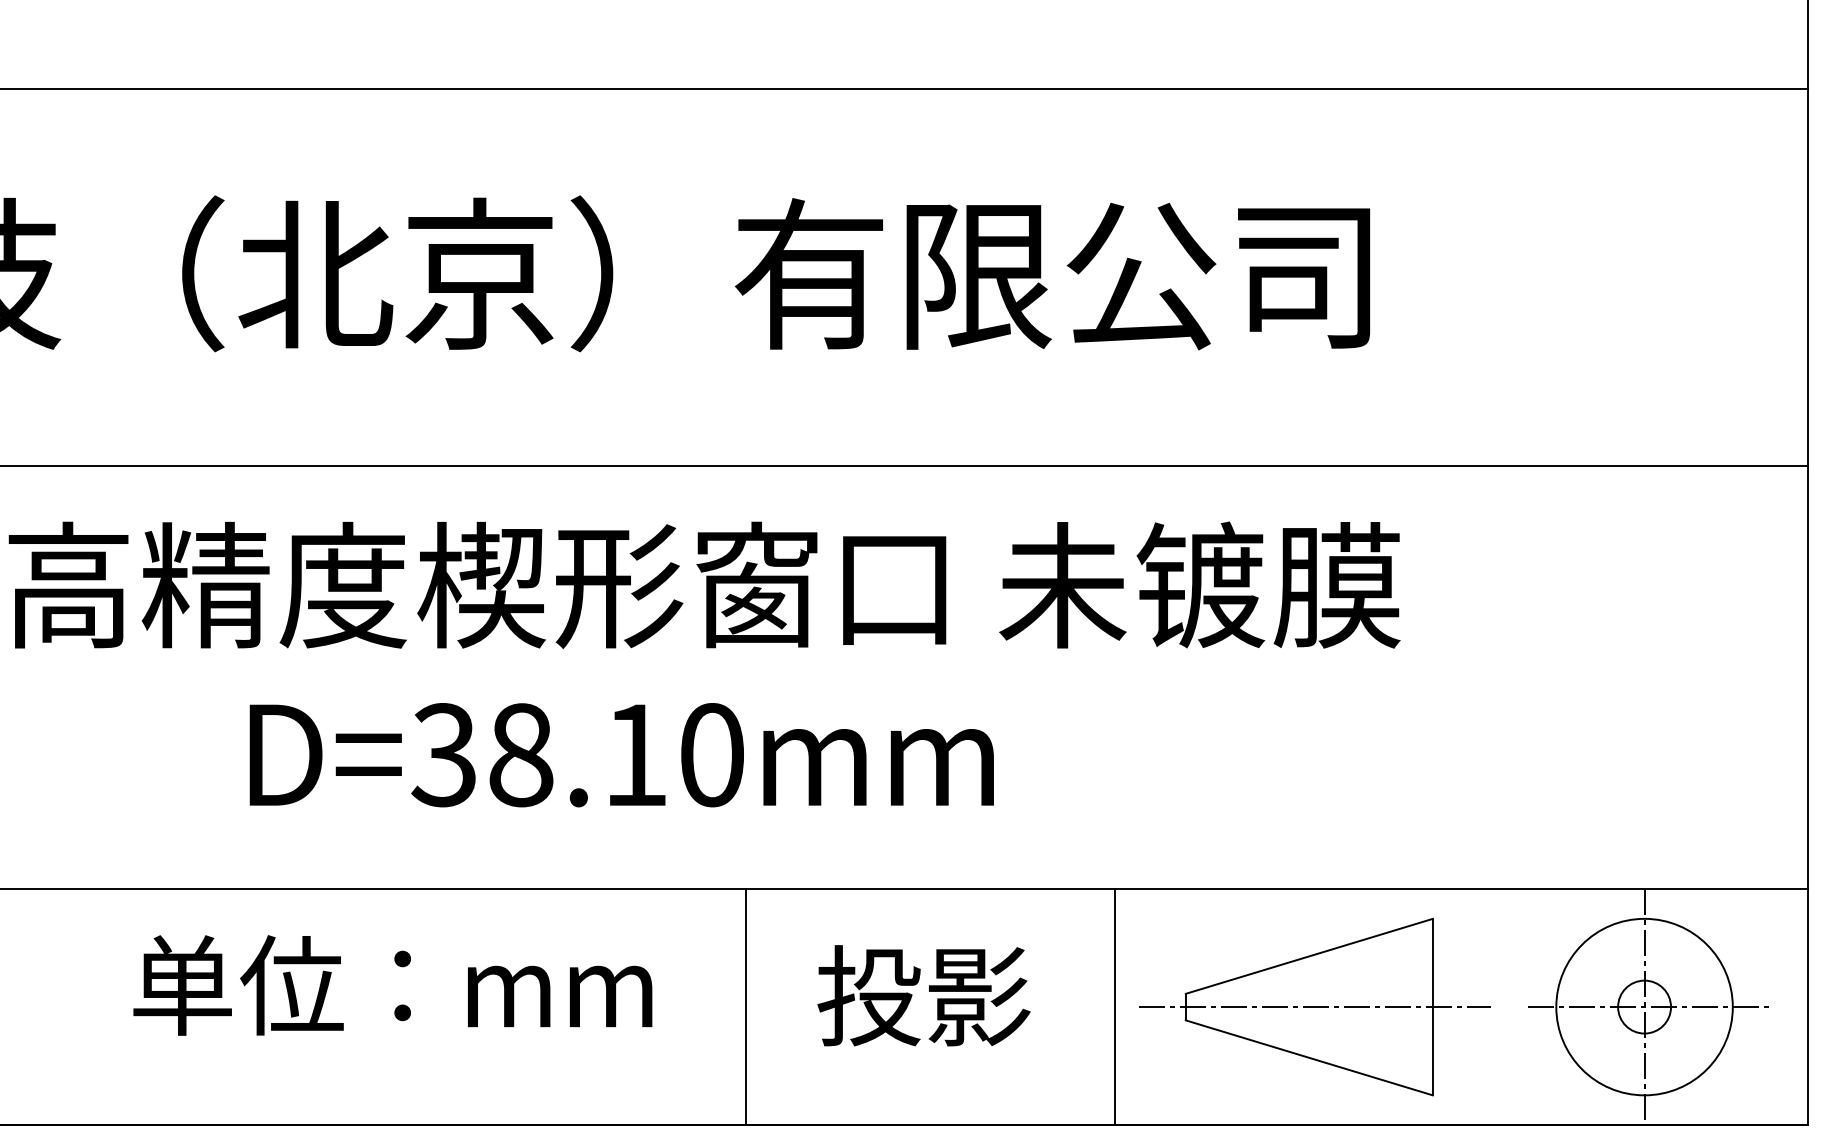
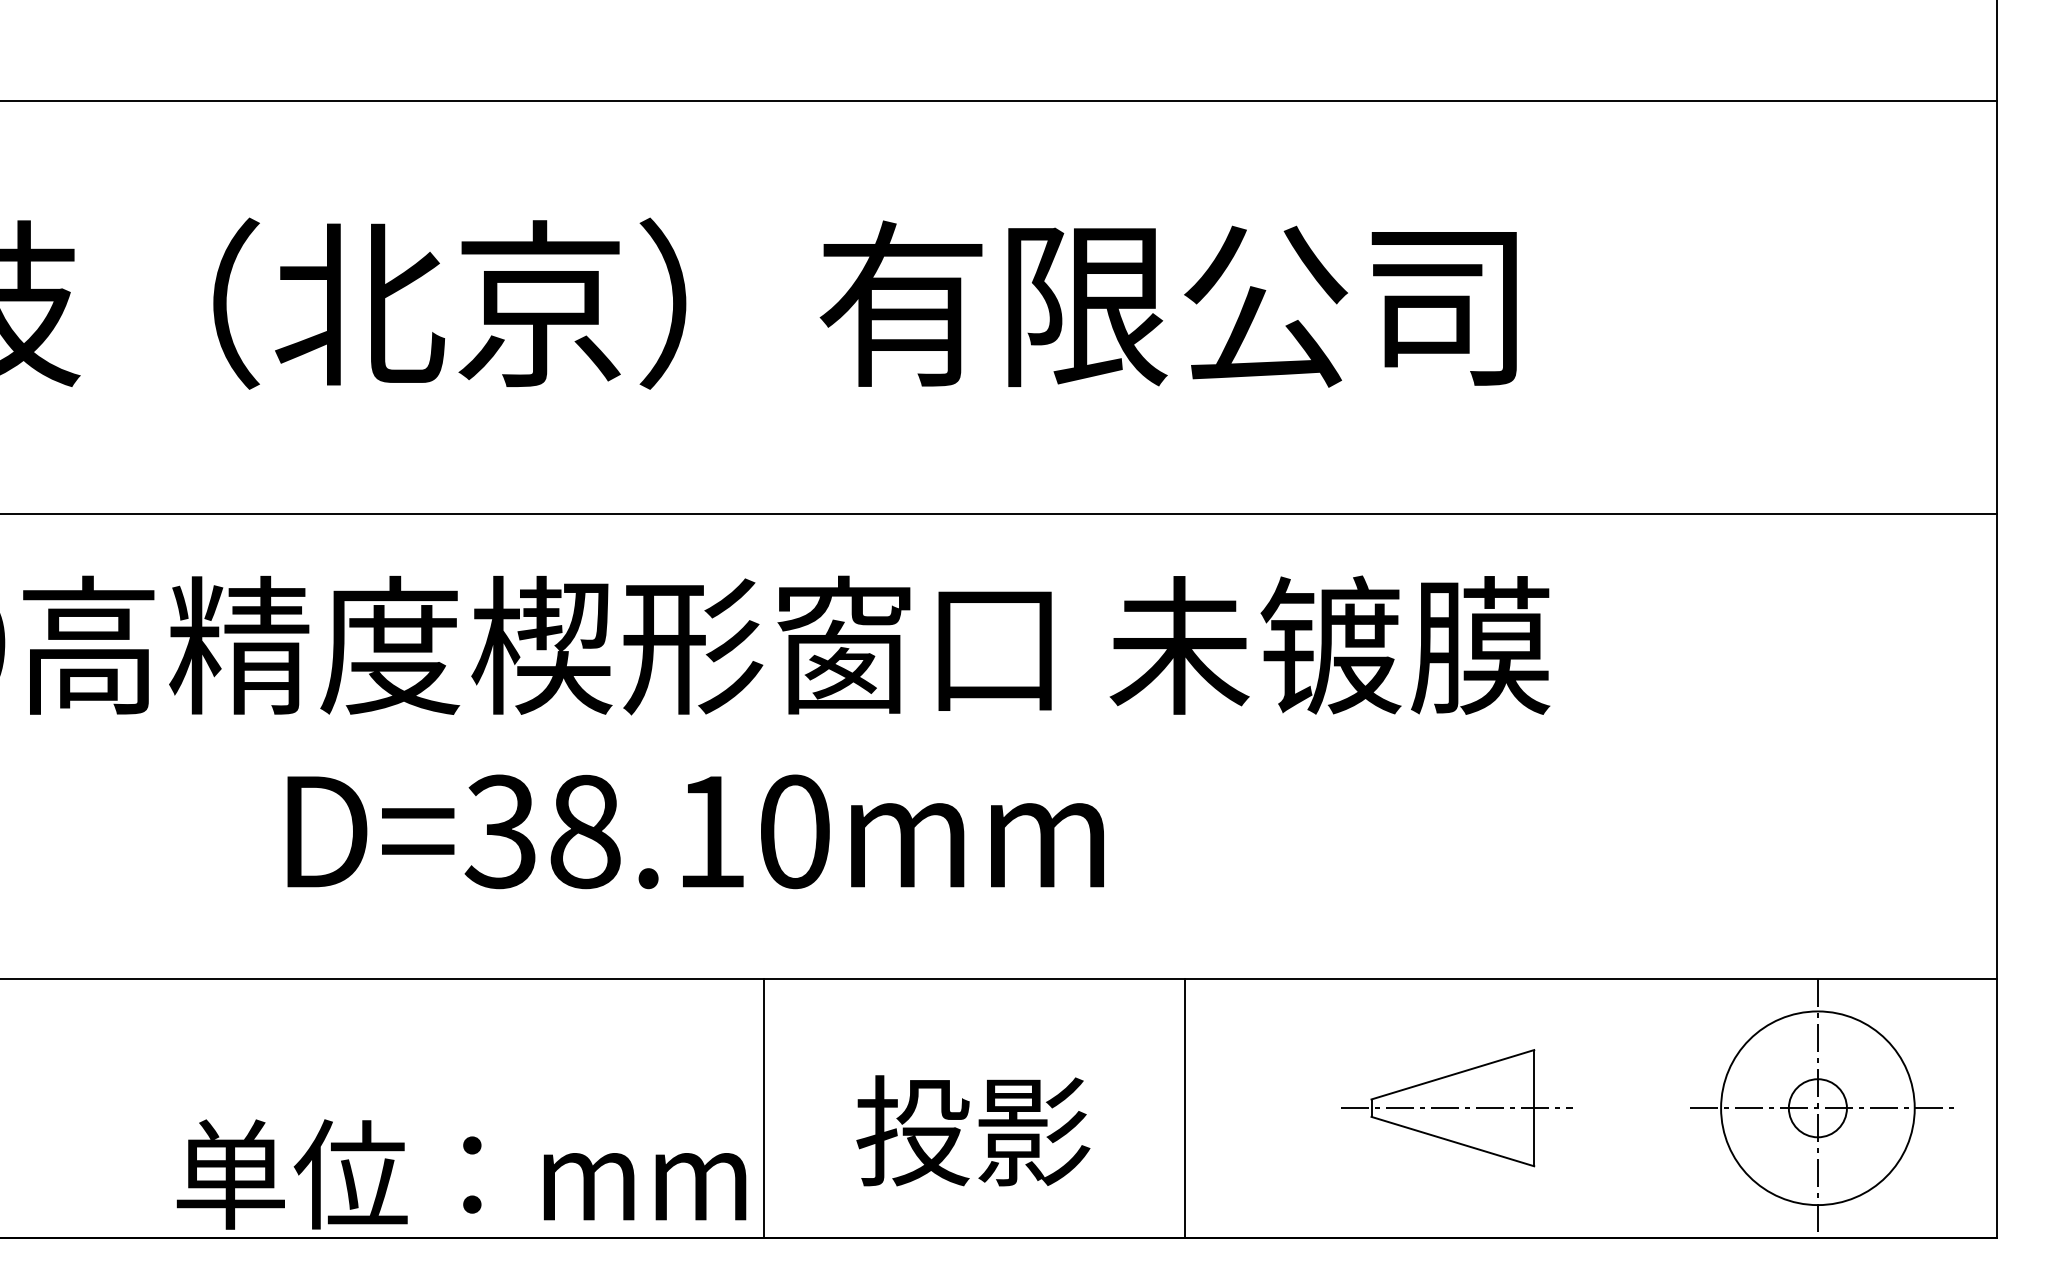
text: (392, 985) -> (461, 1174), moved
text: (924, 995) -> (973, 1130), moved
line: (746, 1006) -> (764, 1107), moved
line: (1114, 1006) -> (1185, 1107), moved
part: (1315, 1006) -> (1456, 1107), size x0.6

